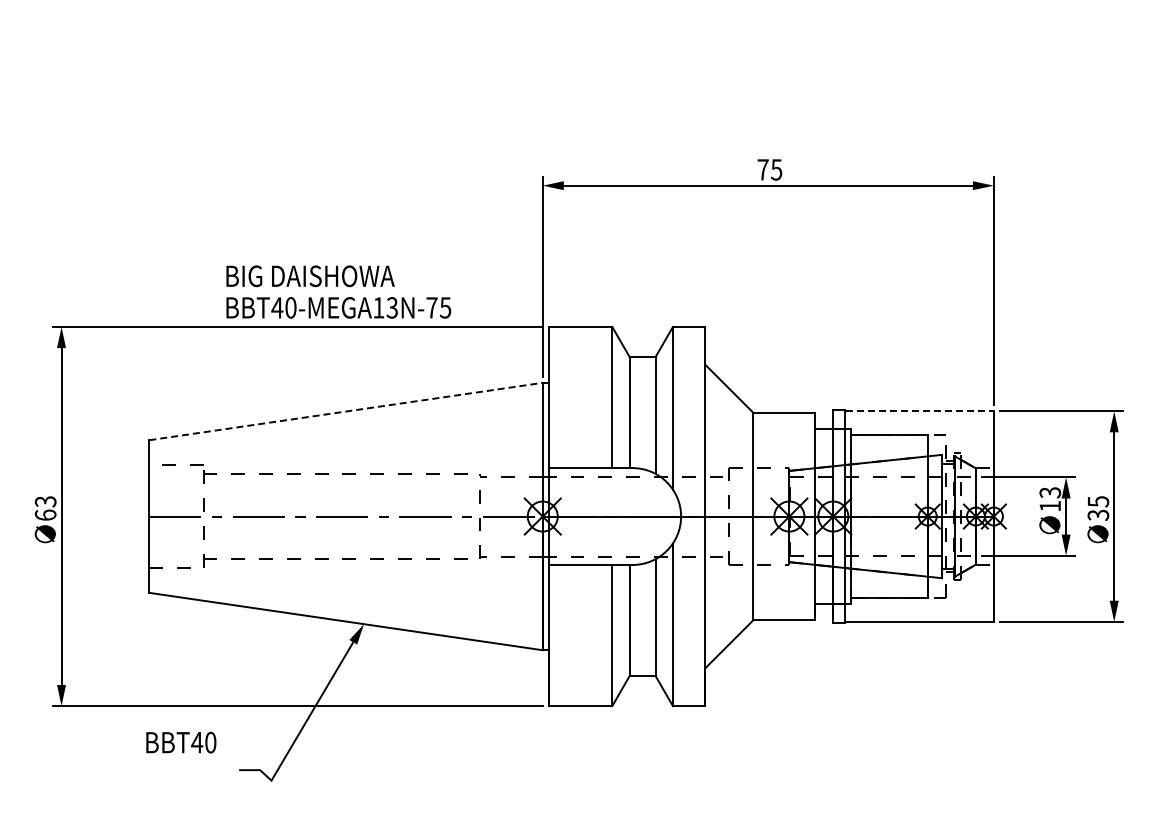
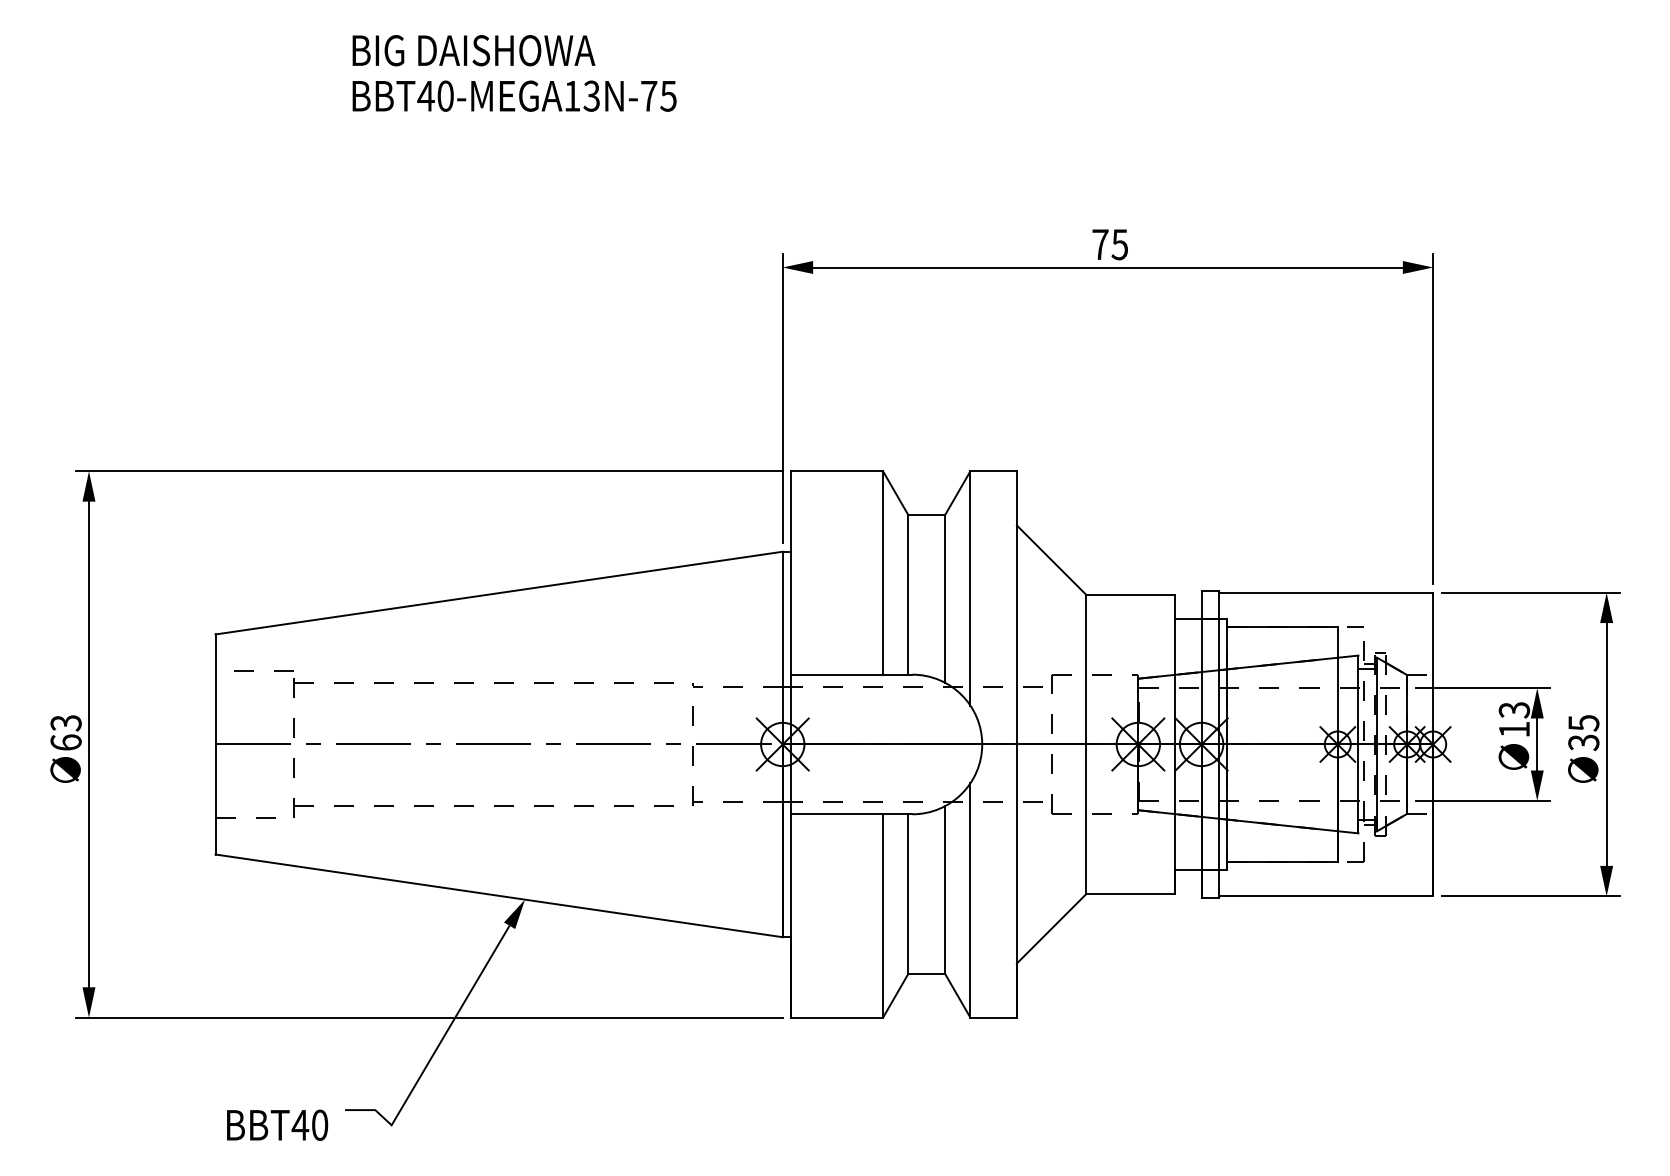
text: (338, 291) -> (514, 72), moved
line: (346, 411) -> (499, 593), dashed -> solid
line: (919, 411) -> (1325, 593), dashed -> solid
text: (181, 742) -> (277, 1125), moved

